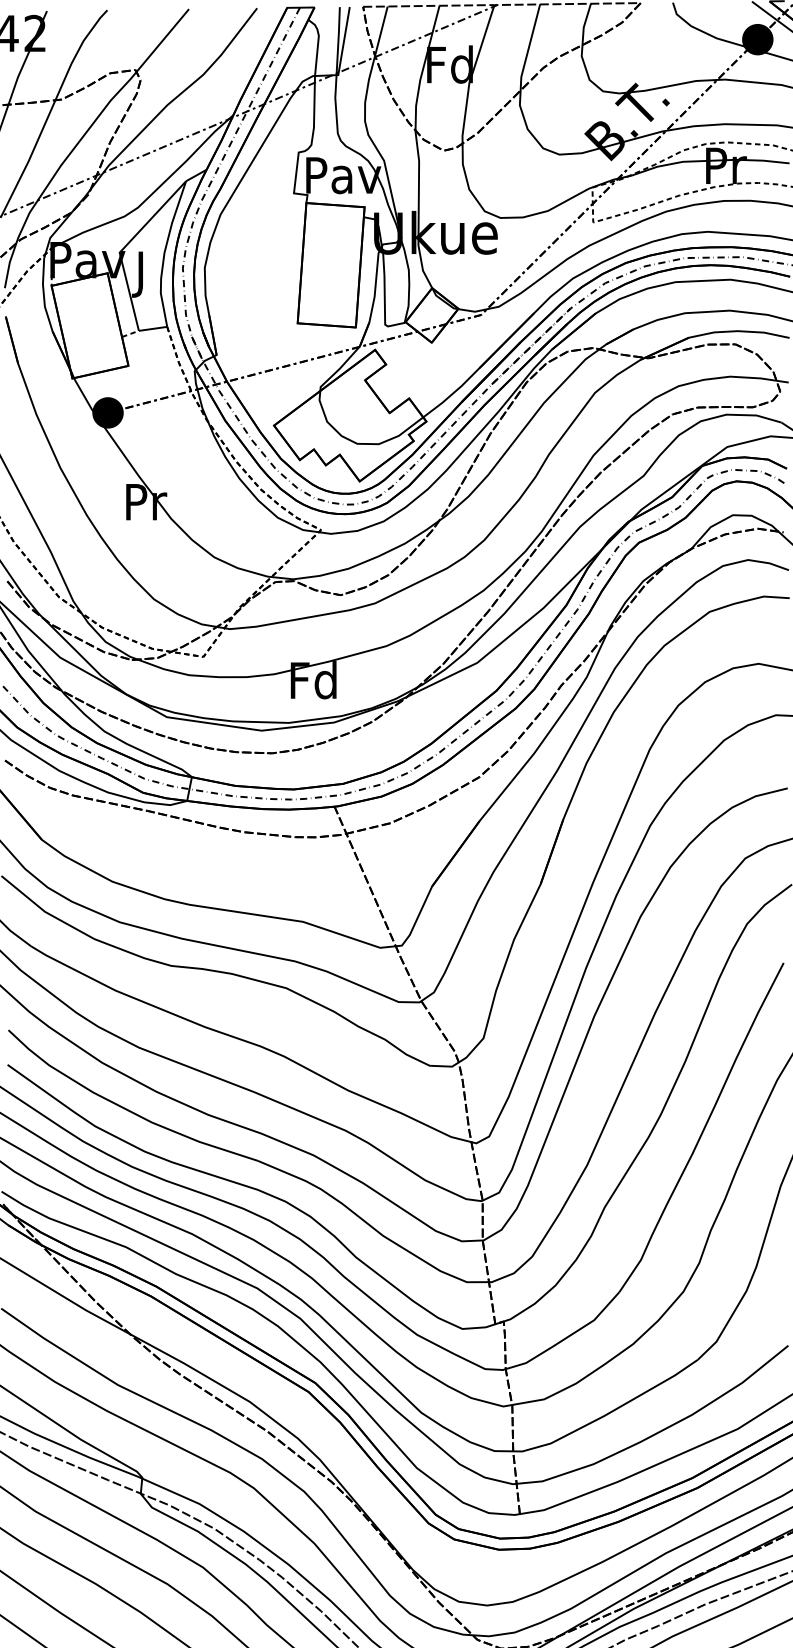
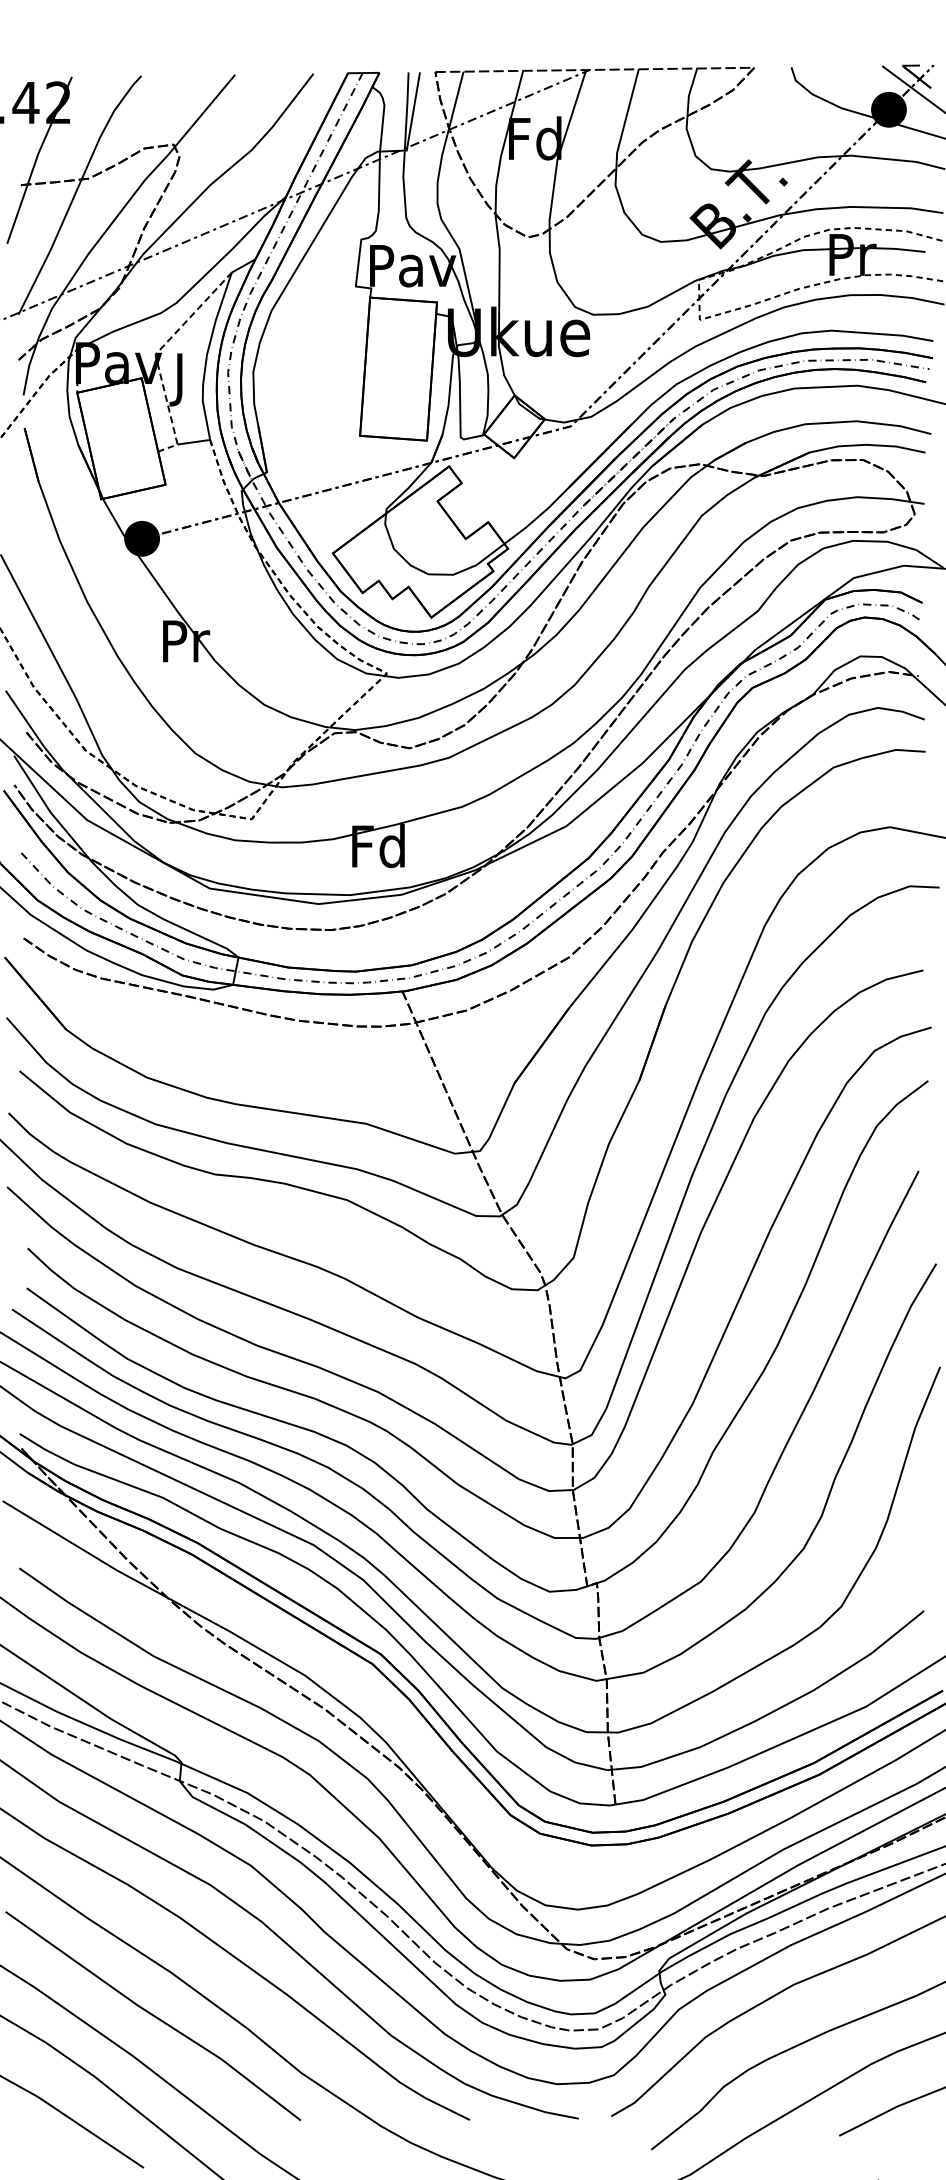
line: (125, 246) -> (162, 347), solid -> dashed

